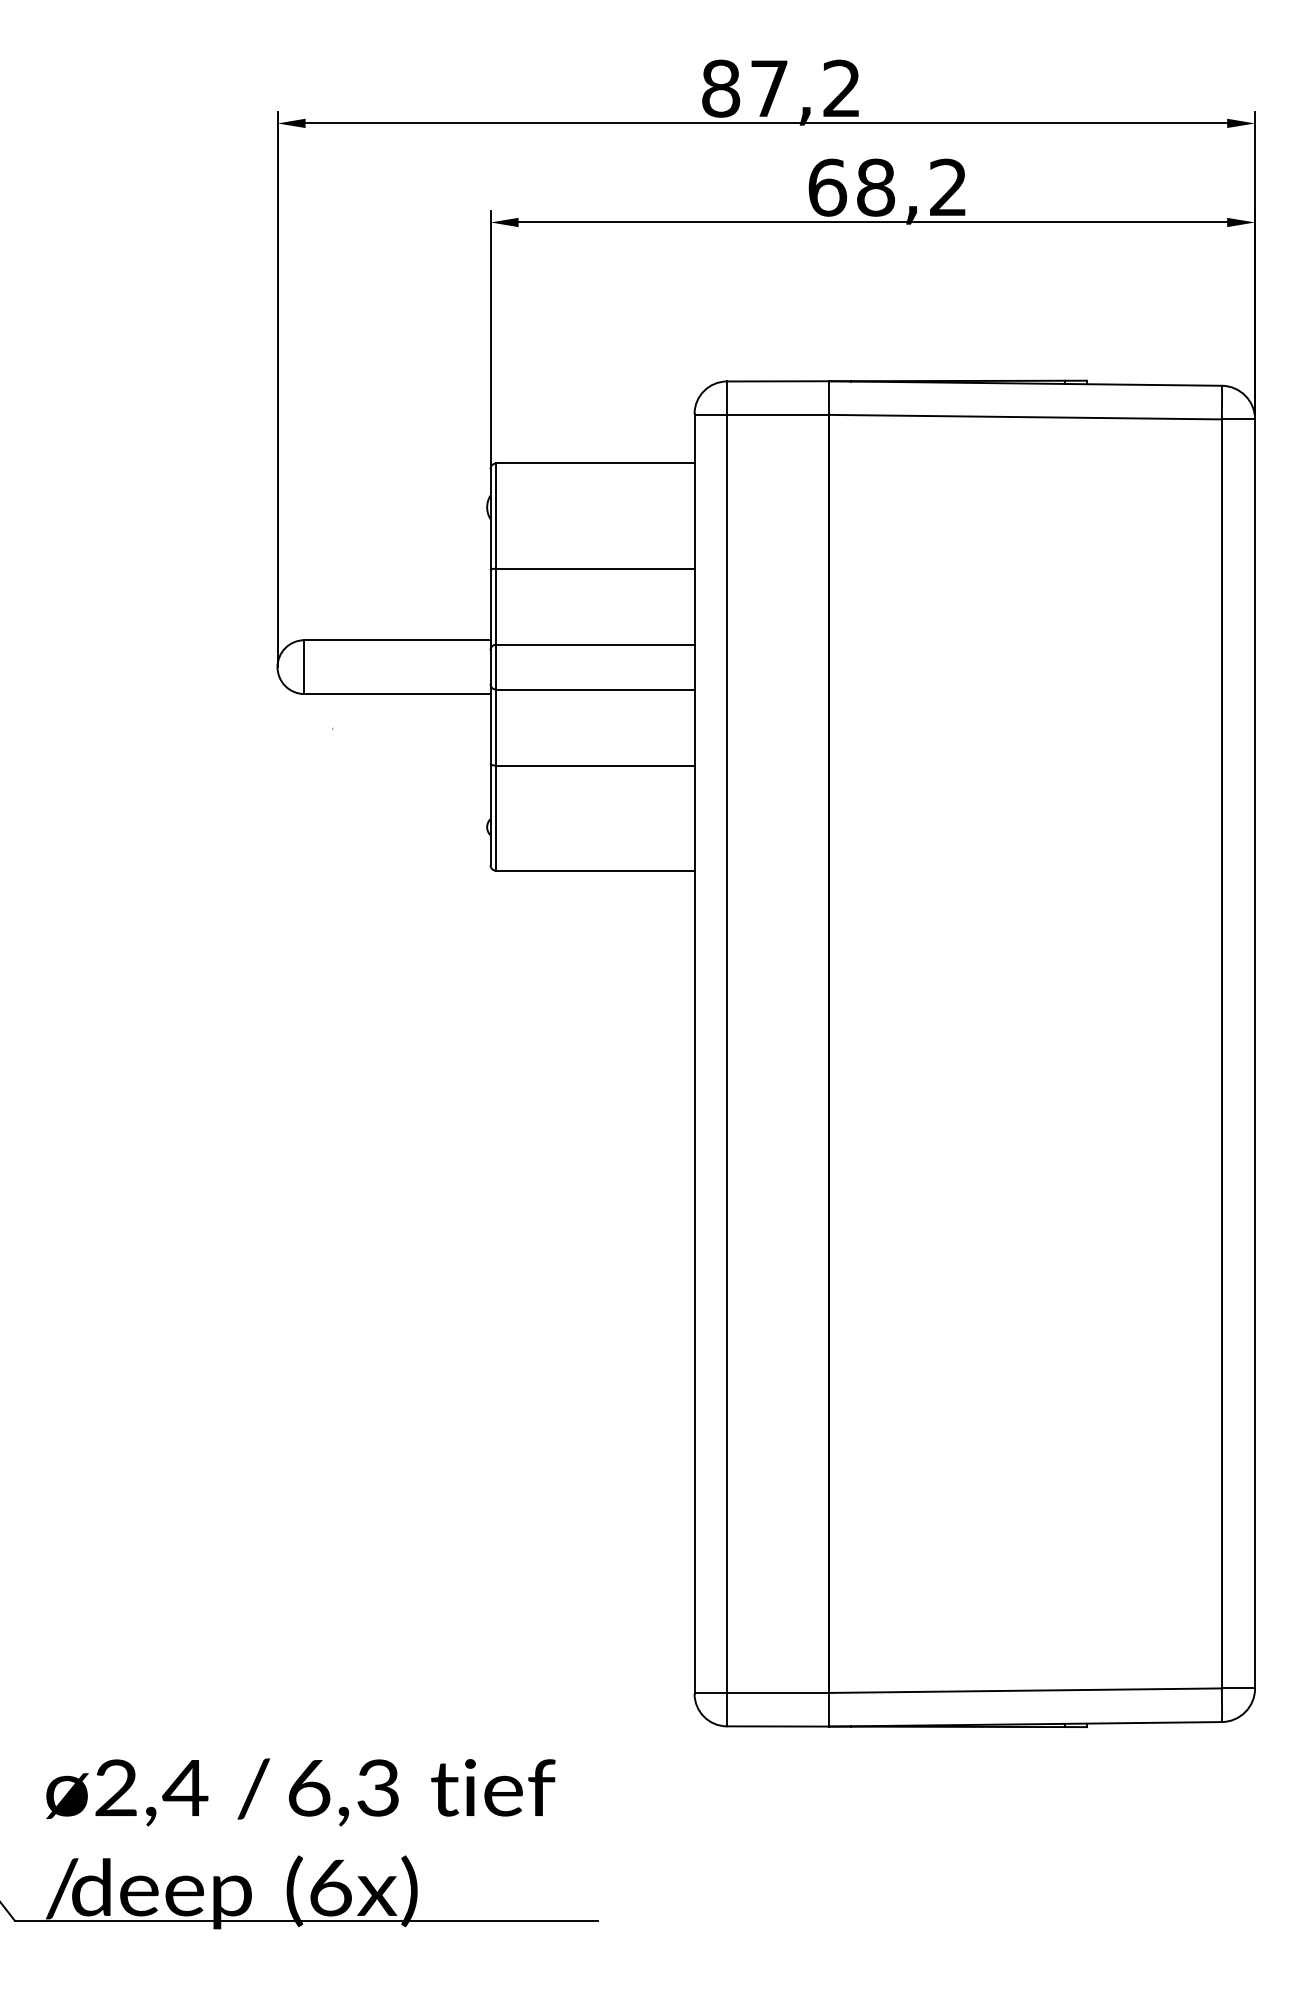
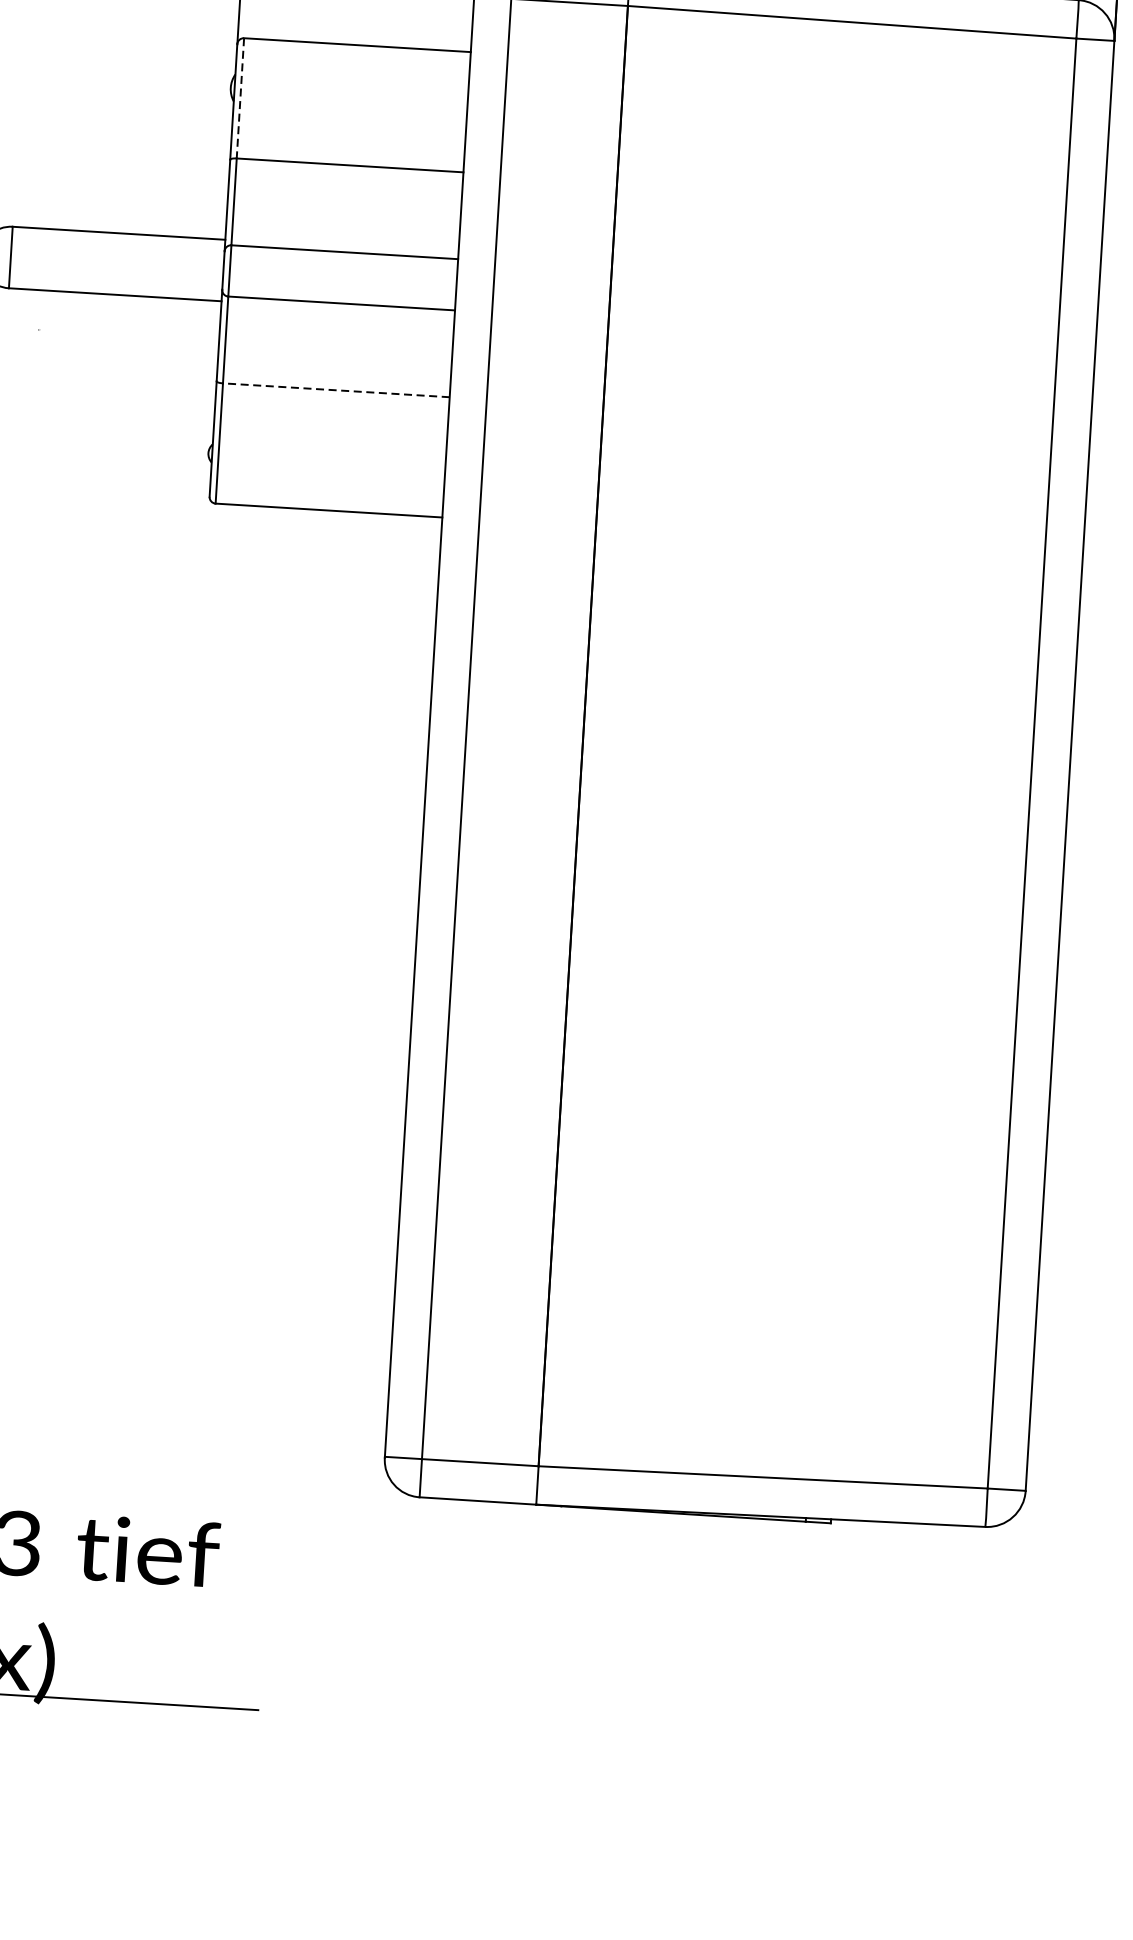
line: (496, 516) -> (240, 98), solid -> dashed
line: (594, 765) -> (335, 390), solid -> dashed

